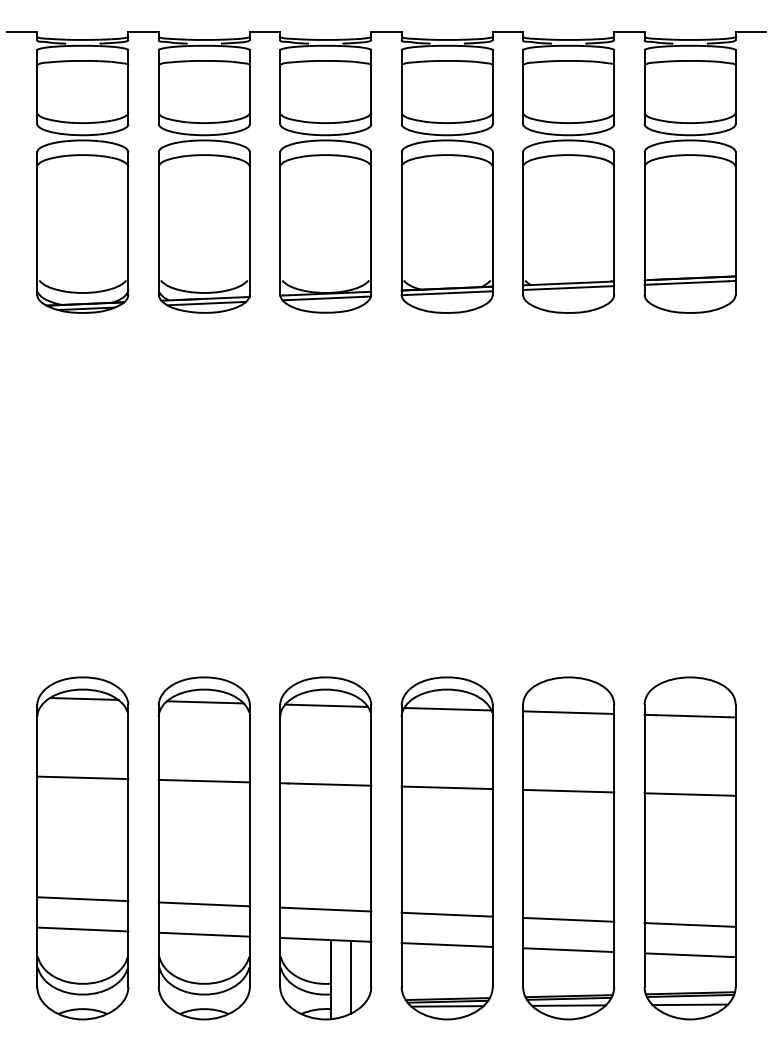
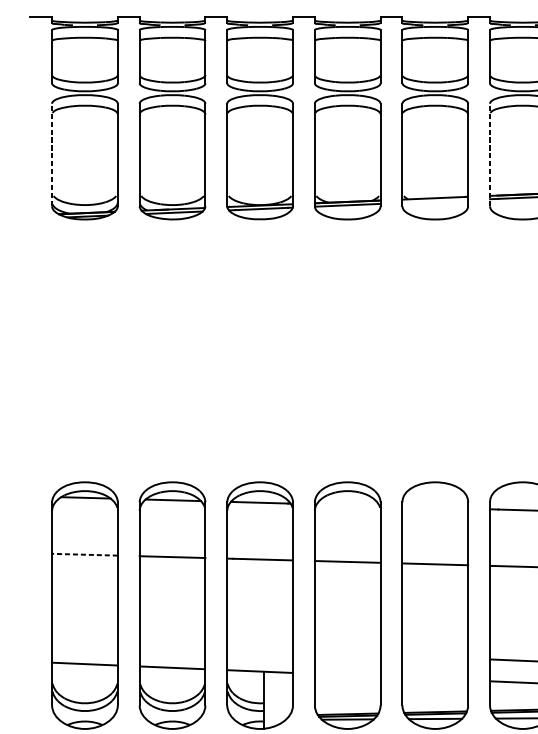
line: (37, 223) -> (52, 155), solid -> dashed
line: (644, 223) -> (489, 155), solid -> dashed
line: (568, 288) -> (435, 201), removed
line: (447, 708) -> (347, 504), removed
line: (568, 712) -> (435, 507), removed
line: (82, 777) -> (84, 554), solid -> dashed
line: (82, 899) -> (84, 642), removed
line: (203, 904) -> (171, 646), removed
line: (325, 909) -> (259, 649), removed
line: (446, 914) -> (347, 653), removed
line: (568, 919) -> (435, 656), removed
line: (446, 944) -> (347, 674), removed
line: (568, 950) -> (435, 679), removed
line: (350, 977) -> (277, 698), removed

